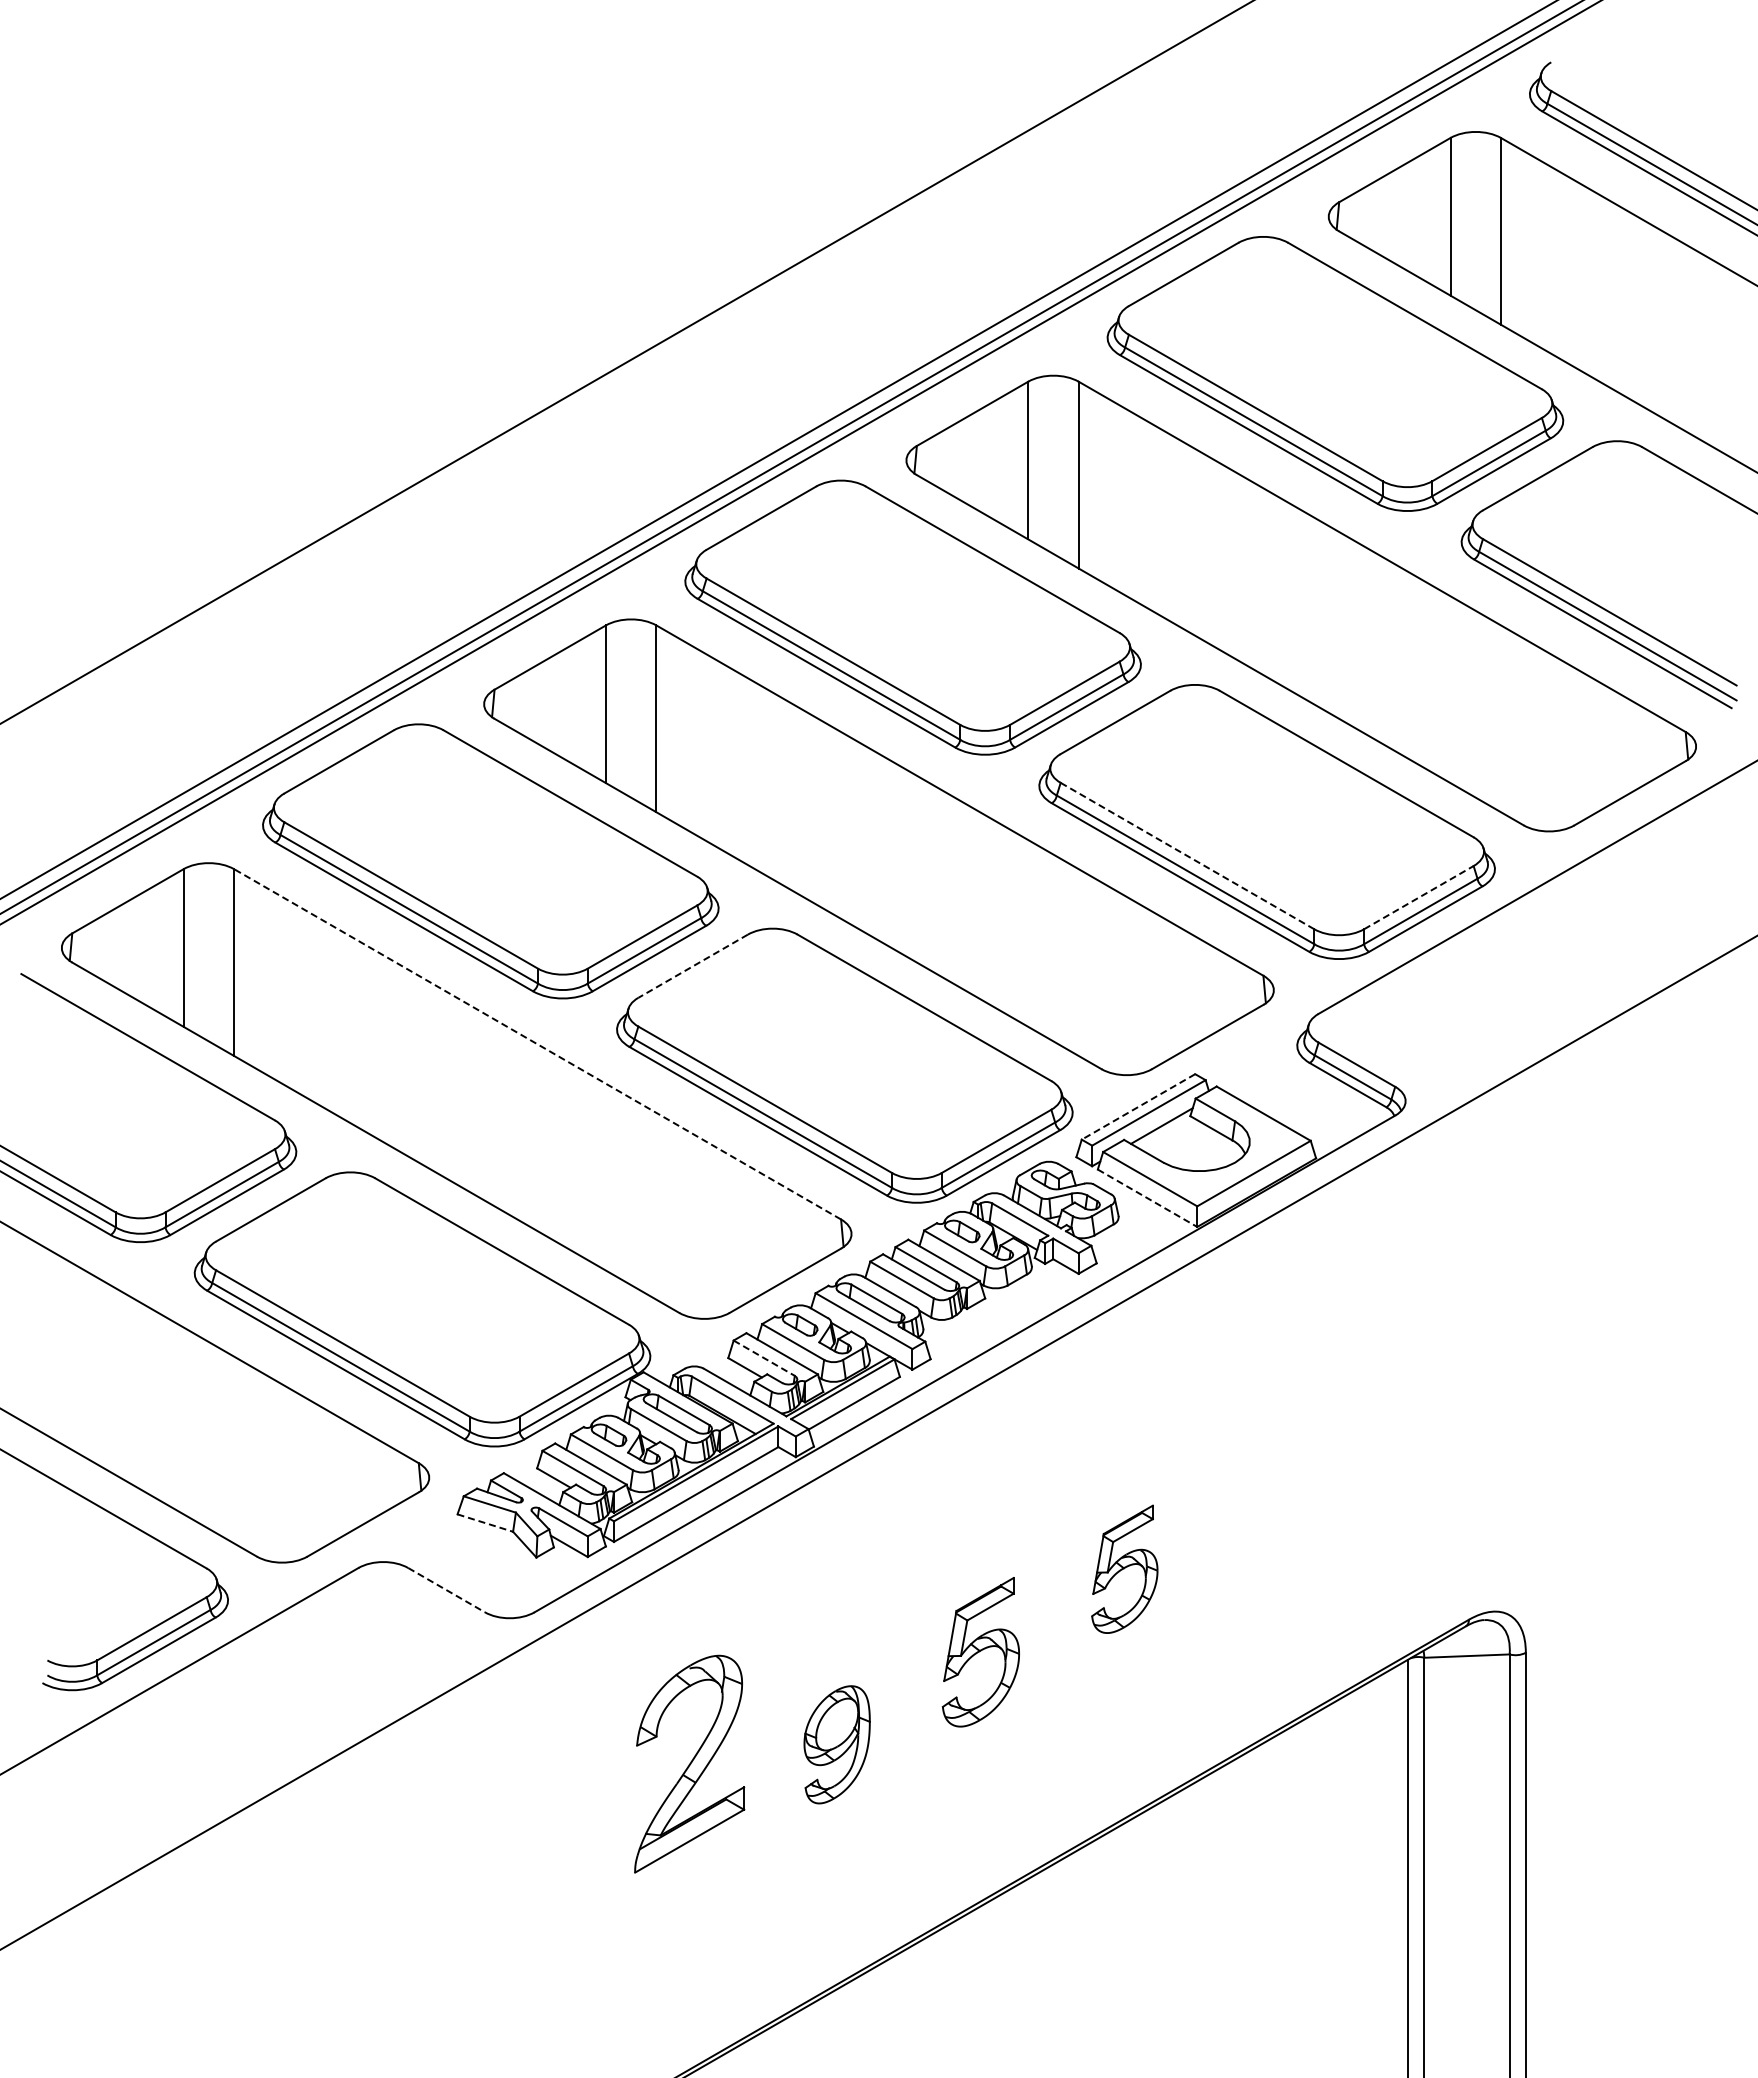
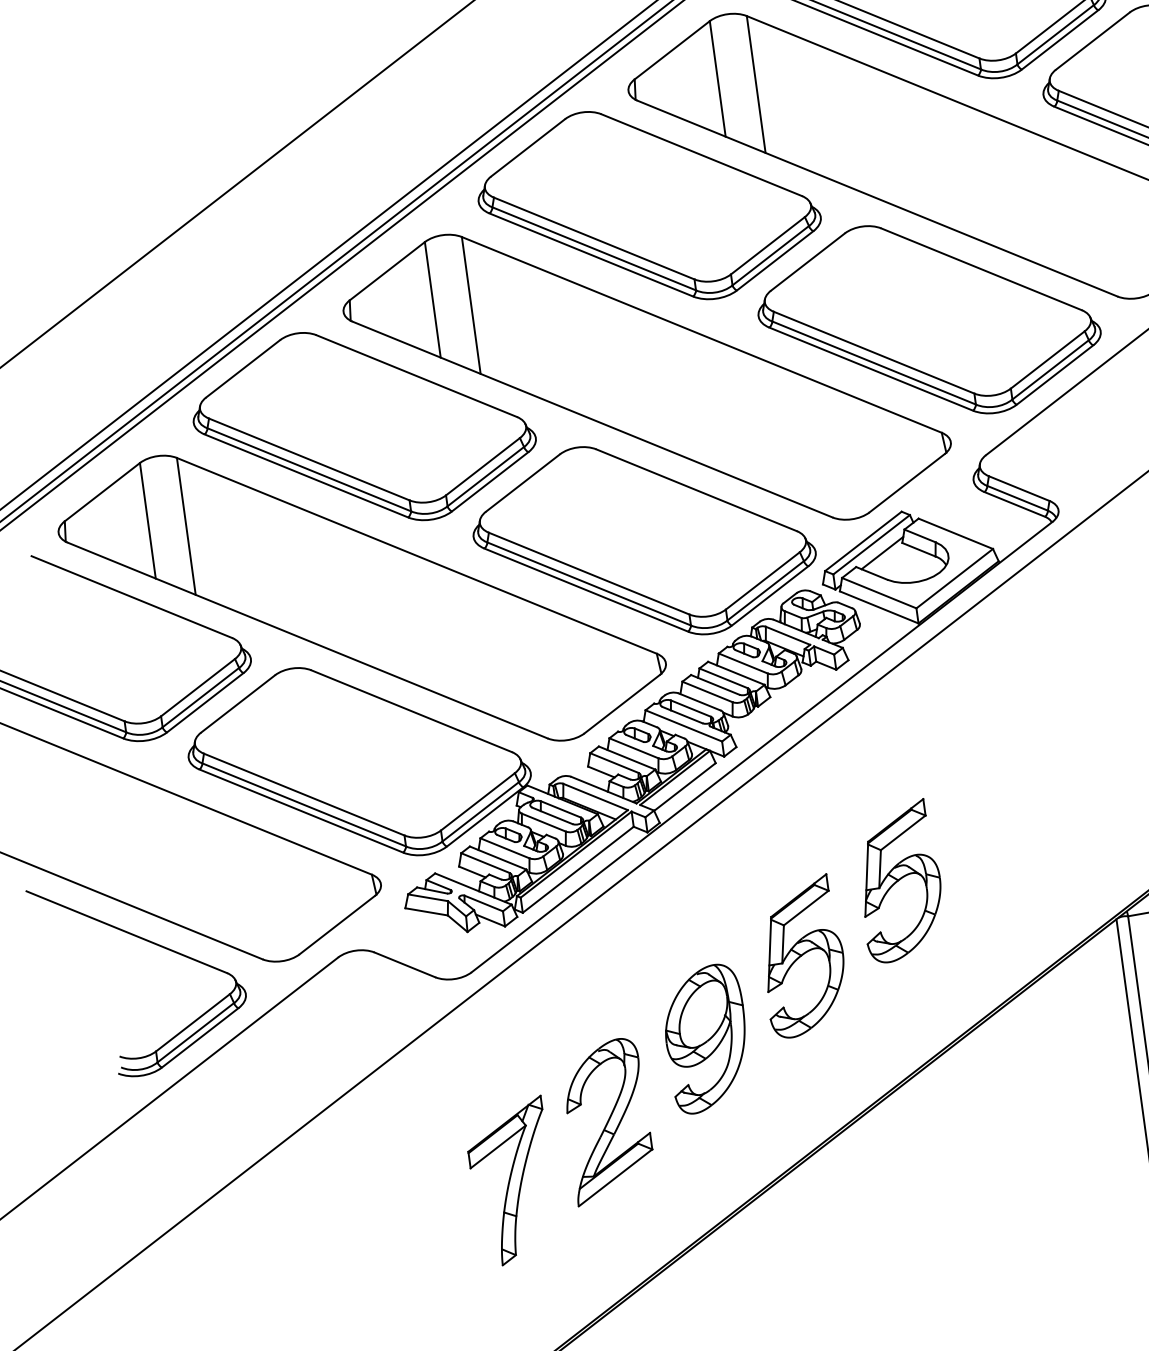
line: (1187, 856) -> (874, 353), dashed -> solid
line: (1419, 897) -> (1048, 359), dashed -> solid
line: (692, 966) -> (522, 483), dashed -> solid
line: (537, 1044) -> (416, 555), dashed -> solid
line: (1138, 1106) -> (863, 541), dashed -> solid
line: (1147, 1198) -> (879, 607), dashed -> solid
line: (764, 1358) -> (614, 763), dashed -> solid
line: (485, 1523) -> (426, 912), dashed -> solid
part: (1124, 1569) -> (899, 881), size x1.67
line: (447, 1590) -> (405, 965), dashed -> solid
part: (980, 1652) -> (802, 956), size x1.43
part: (836, 1744) -> (706, 1038), size x1.67
part: (689, 1763) -> (607, 1121), moved
part: (550, 1900) -> (512, 1181), added

